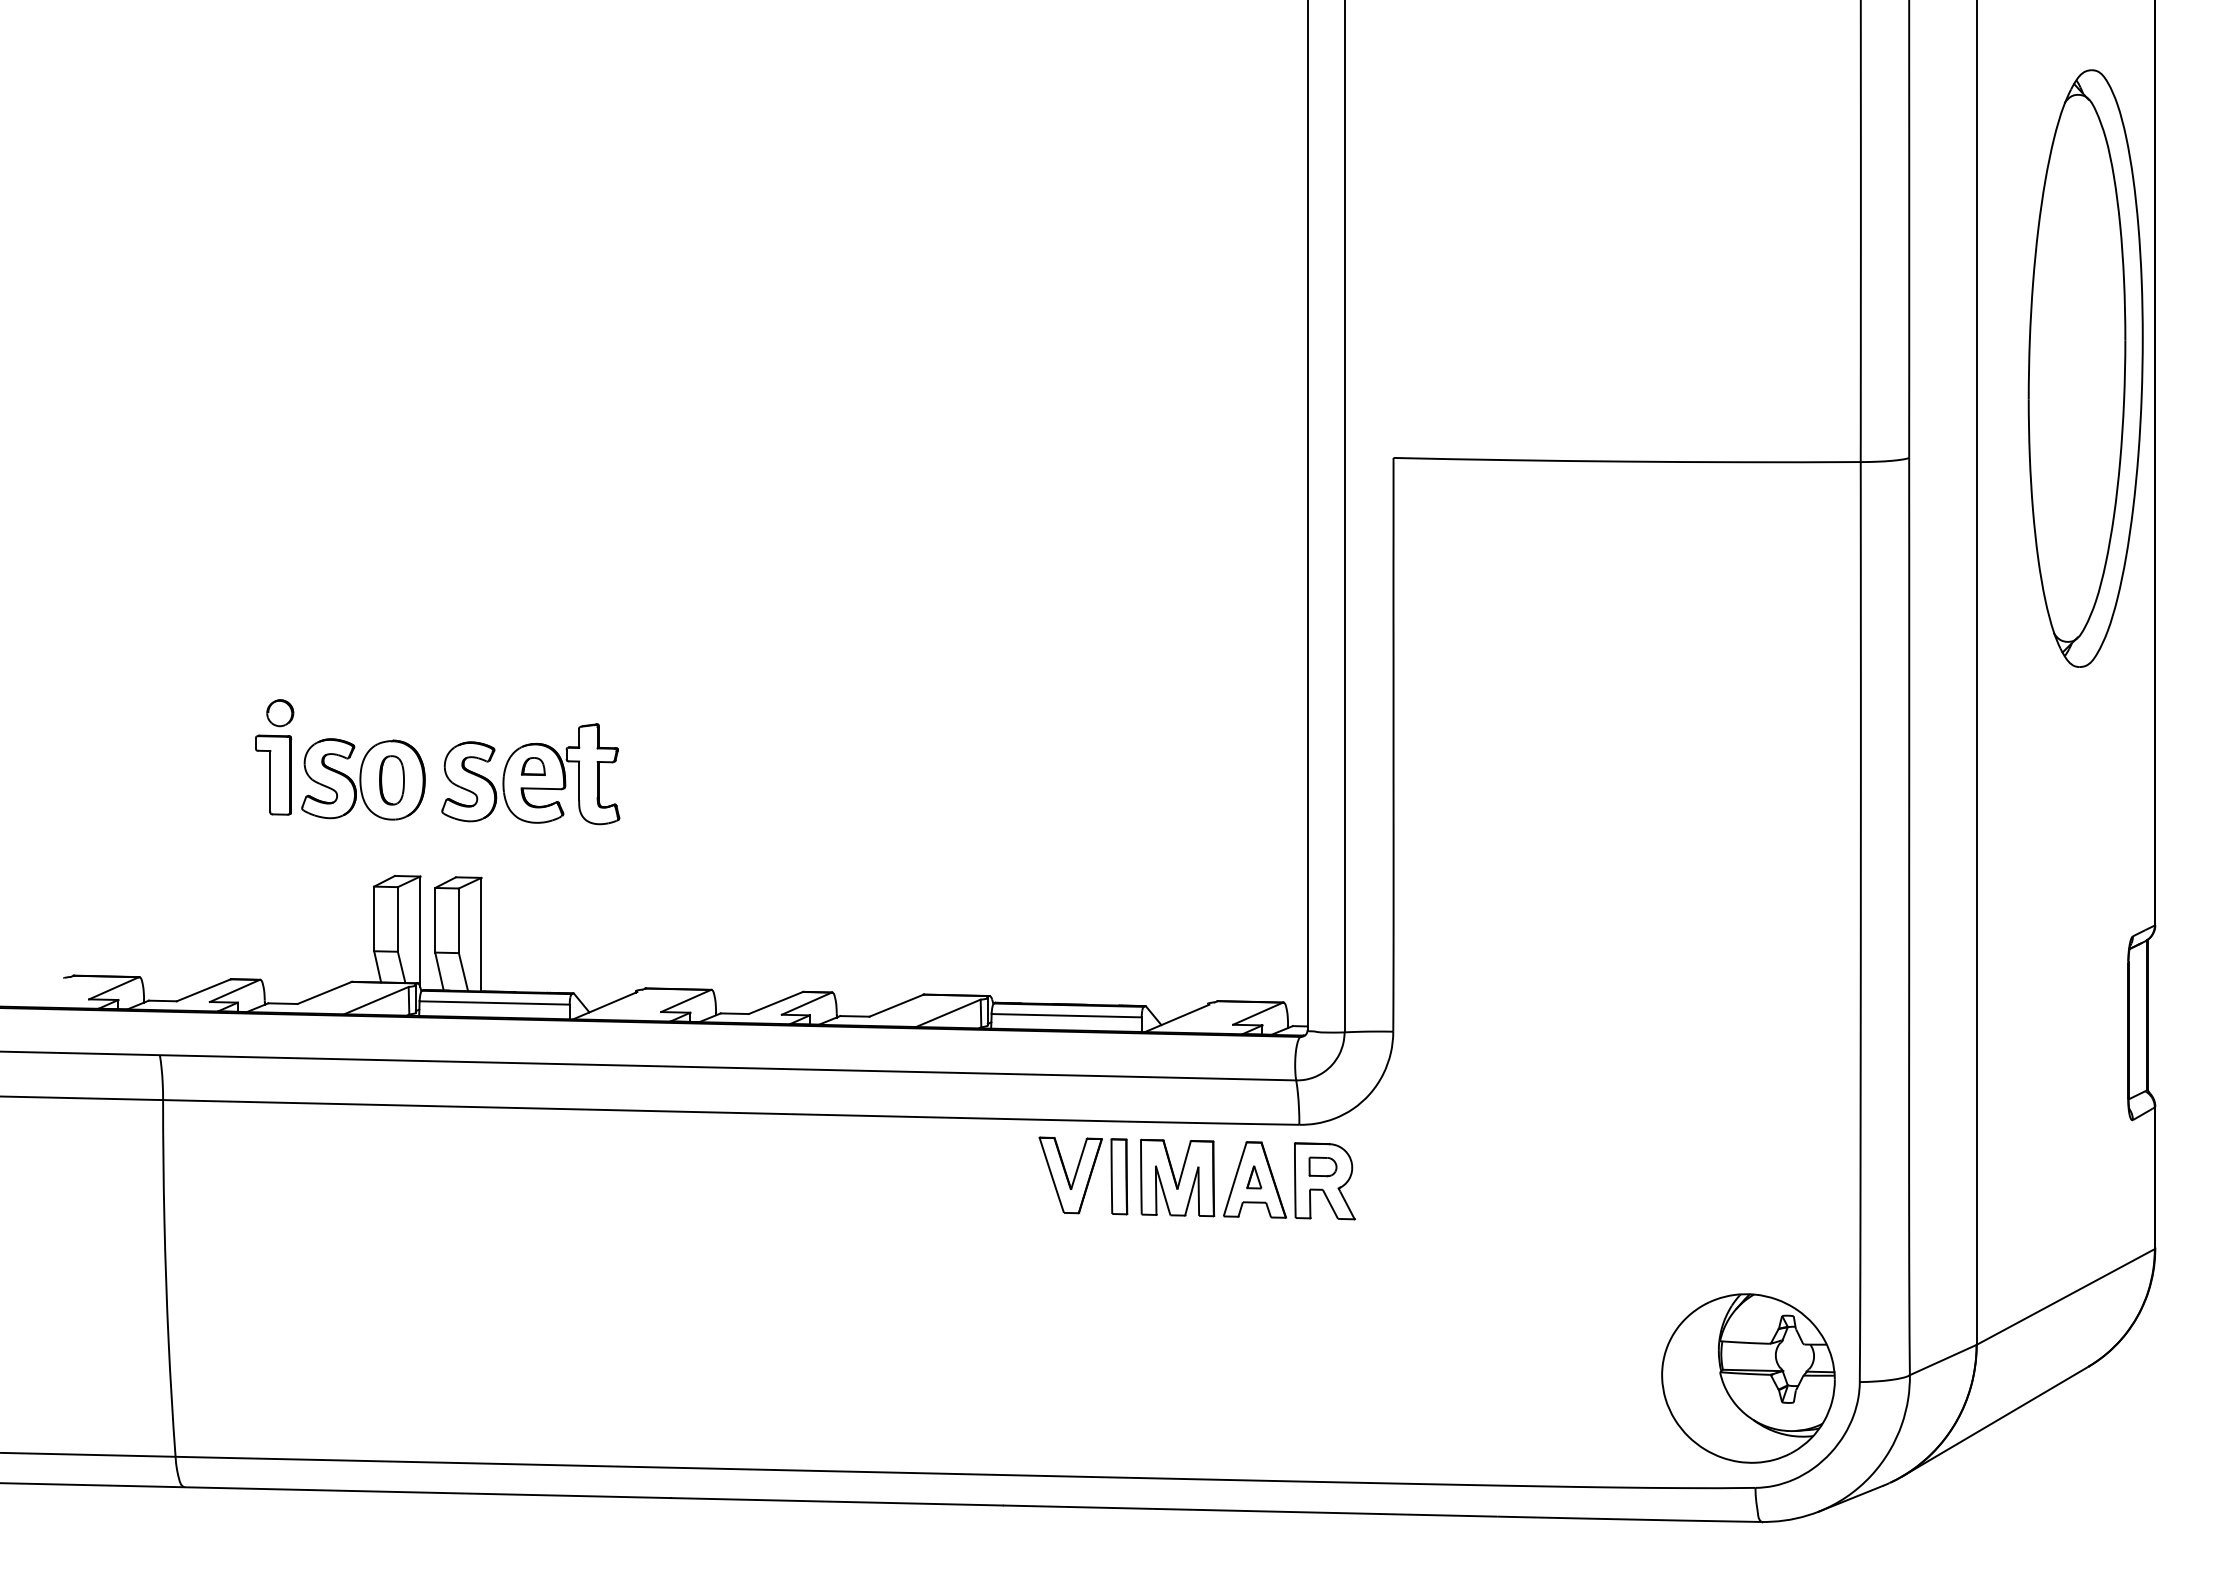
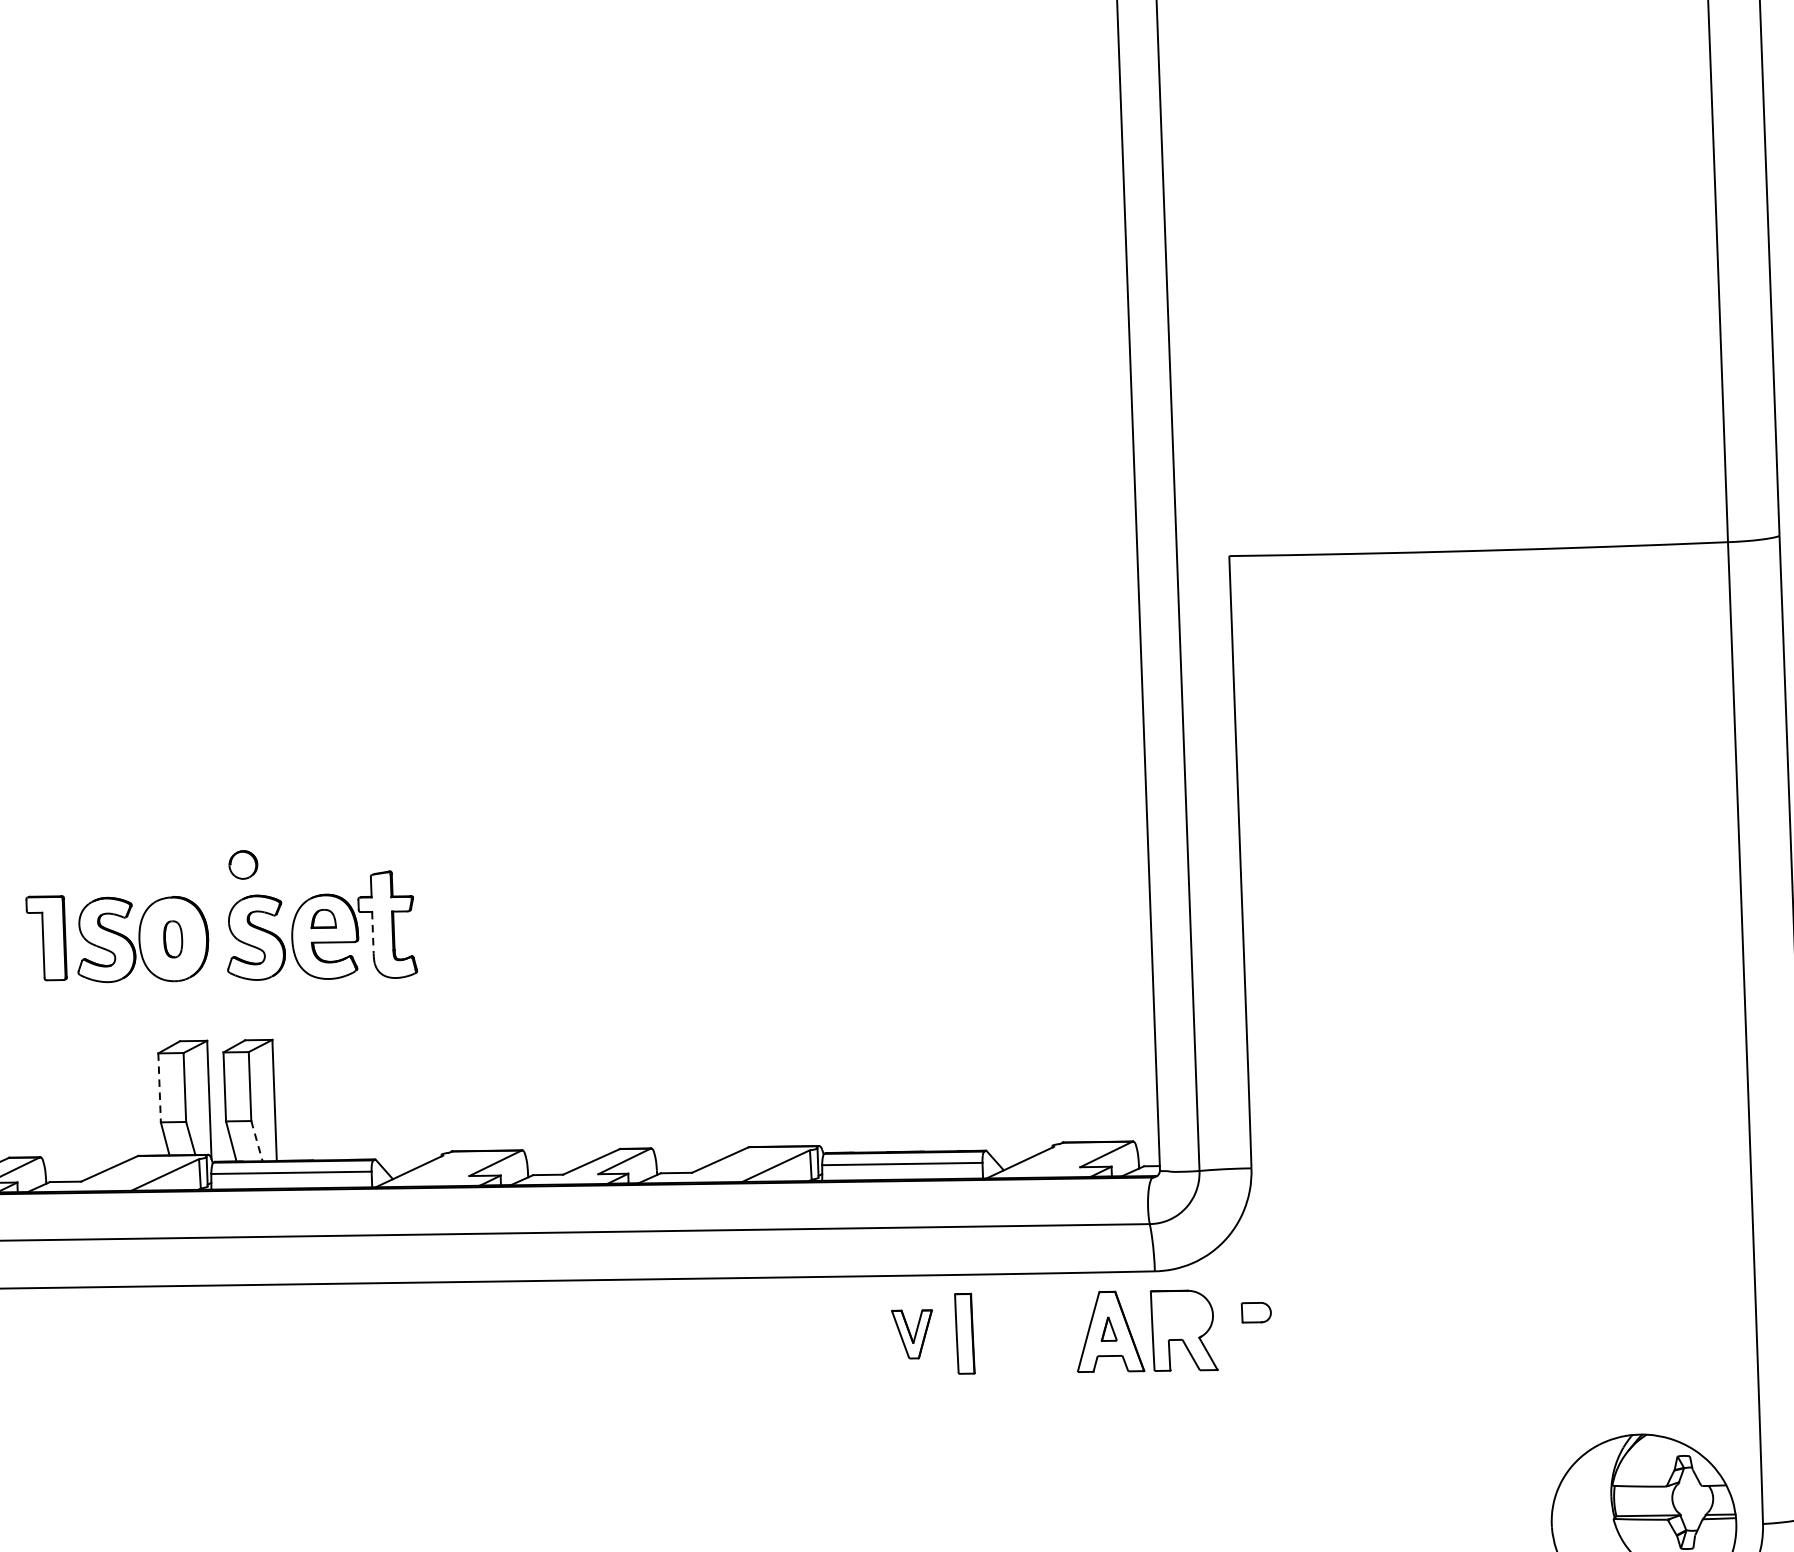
part: (280, 713) -> (243, 865), moved
part: (391, 780) -> (172, 939), size x0.7
line: (579, 781) -> (373, 933), solid -> dashed
line: (374, 919) -> (159, 1088), solid -> dashed
line: (463, 972) -> (257, 1141), solid -> dashed
part: (1322, 1166) -> (1255, 1312), moved
part: (1070, 1175) -> (912, 1334), size x0.6
part: (1177, 1177) -> (1026, 1332), removed

